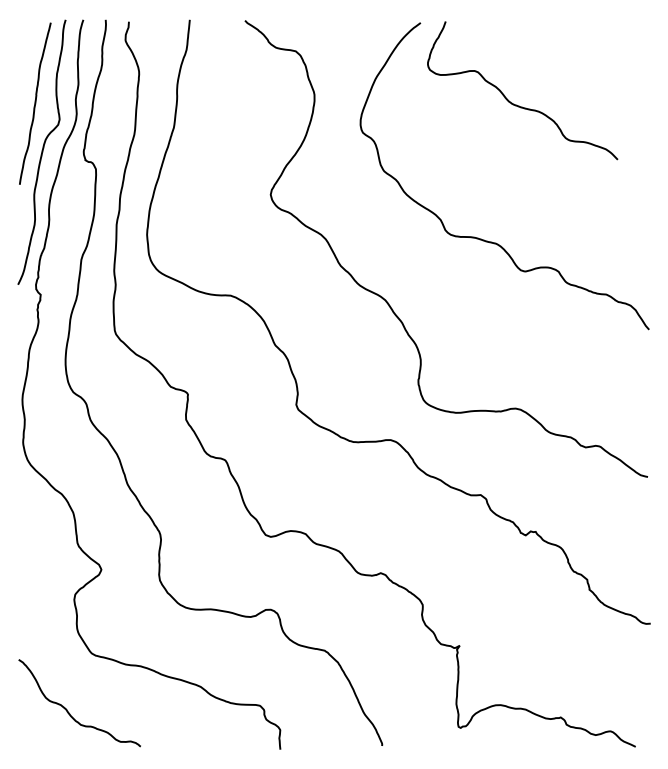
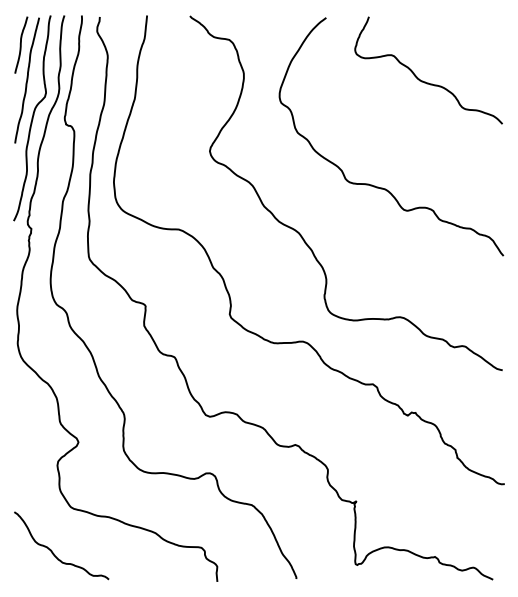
curve: (27, 57) -> (21, 44), added
curve: (516, 104) -> (423, 81), moved

